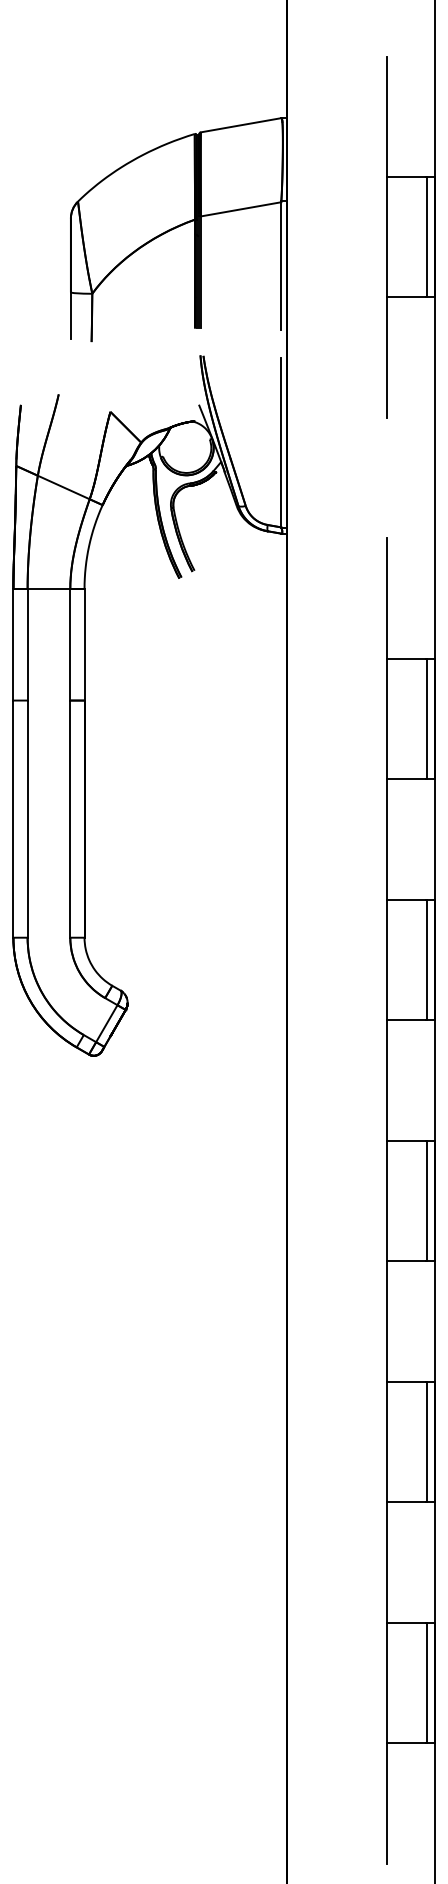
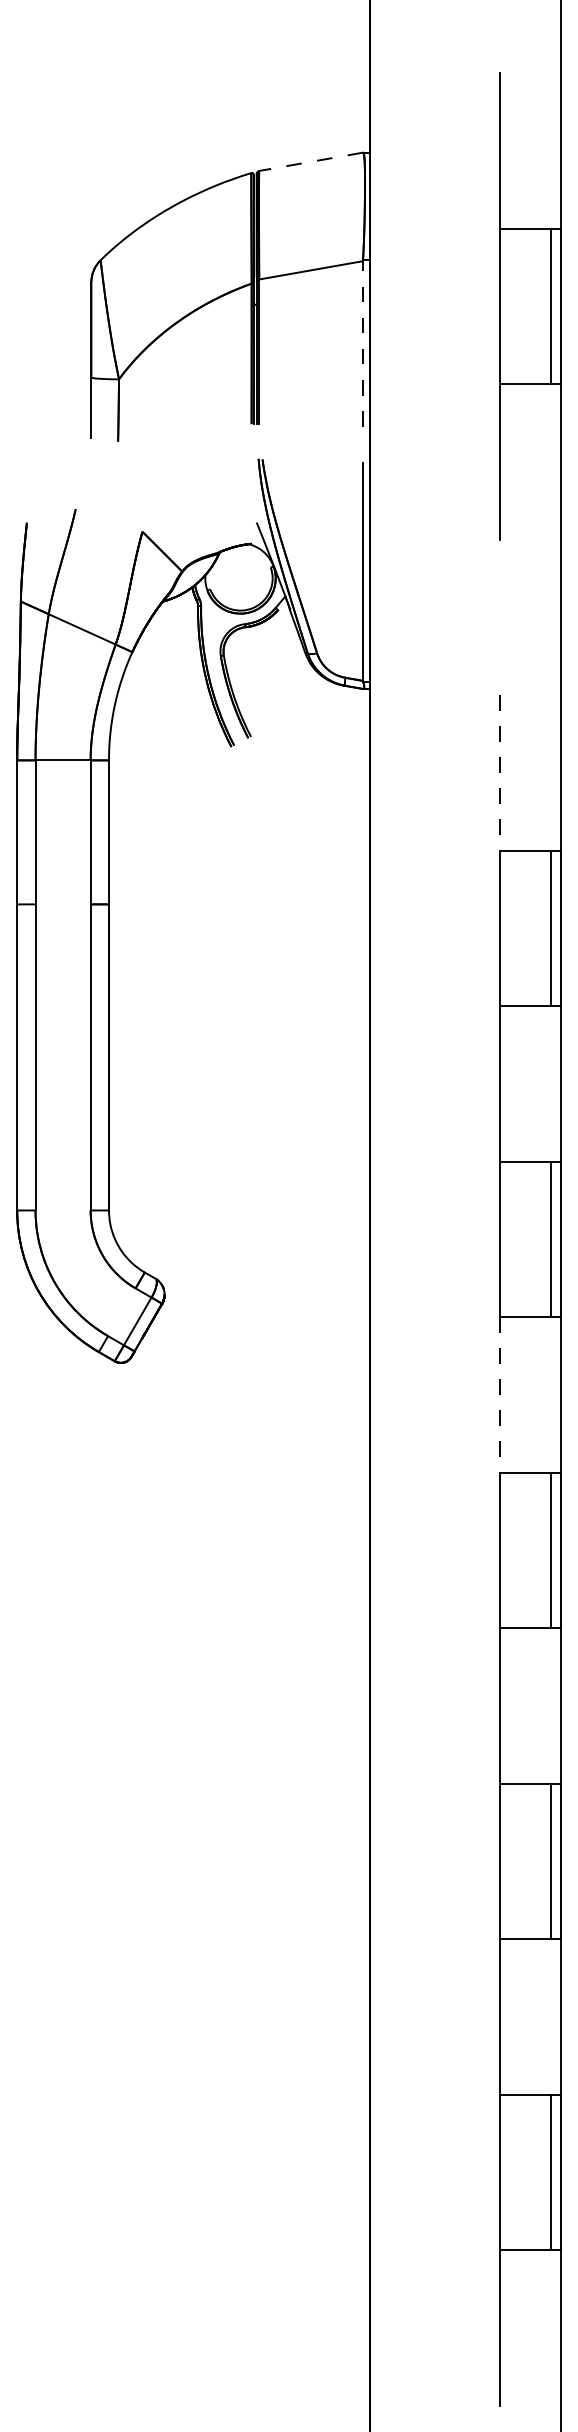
line: (241, 125) -> (311, 162), solid -> dashed
line: (281, 265) -> (363, 342), solid -> dashed
line: (387, 599) -> (500, 773), solid -> dashed
line: (387, 1081) -> (500, 1396), solid -> dashed

